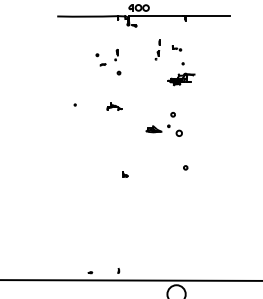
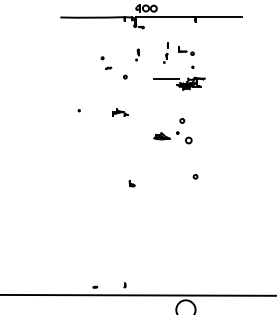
part: (176, 48) -> (185, 51), size x1.67
part: (116, 54) -> (137, 54), moved
line: (157, 74) -> (165, 78), added

